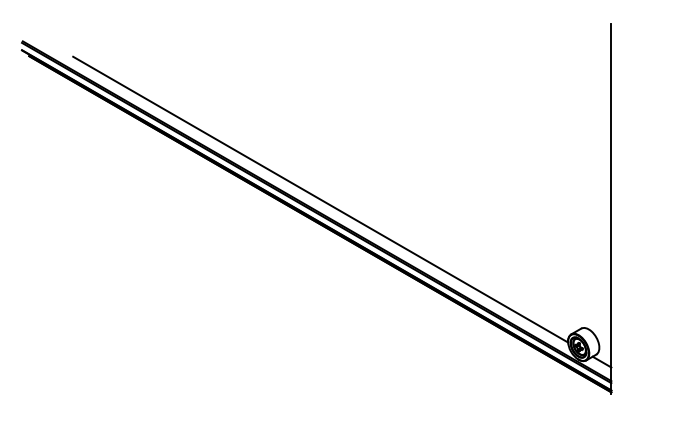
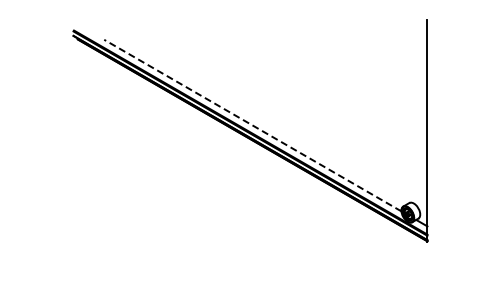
line: (320, 199) -> (252, 125), solid -> dashed

